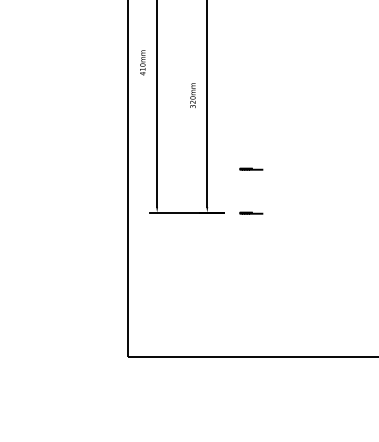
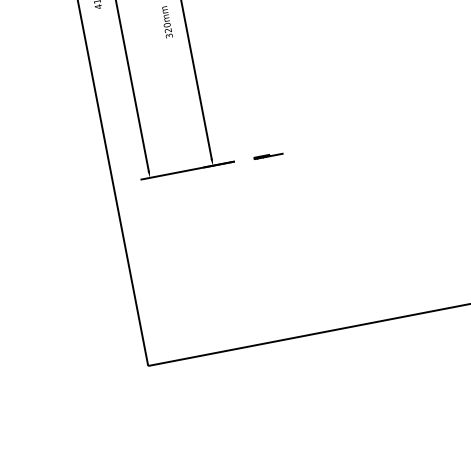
line: (251, 168) -> (257, 99), removed

